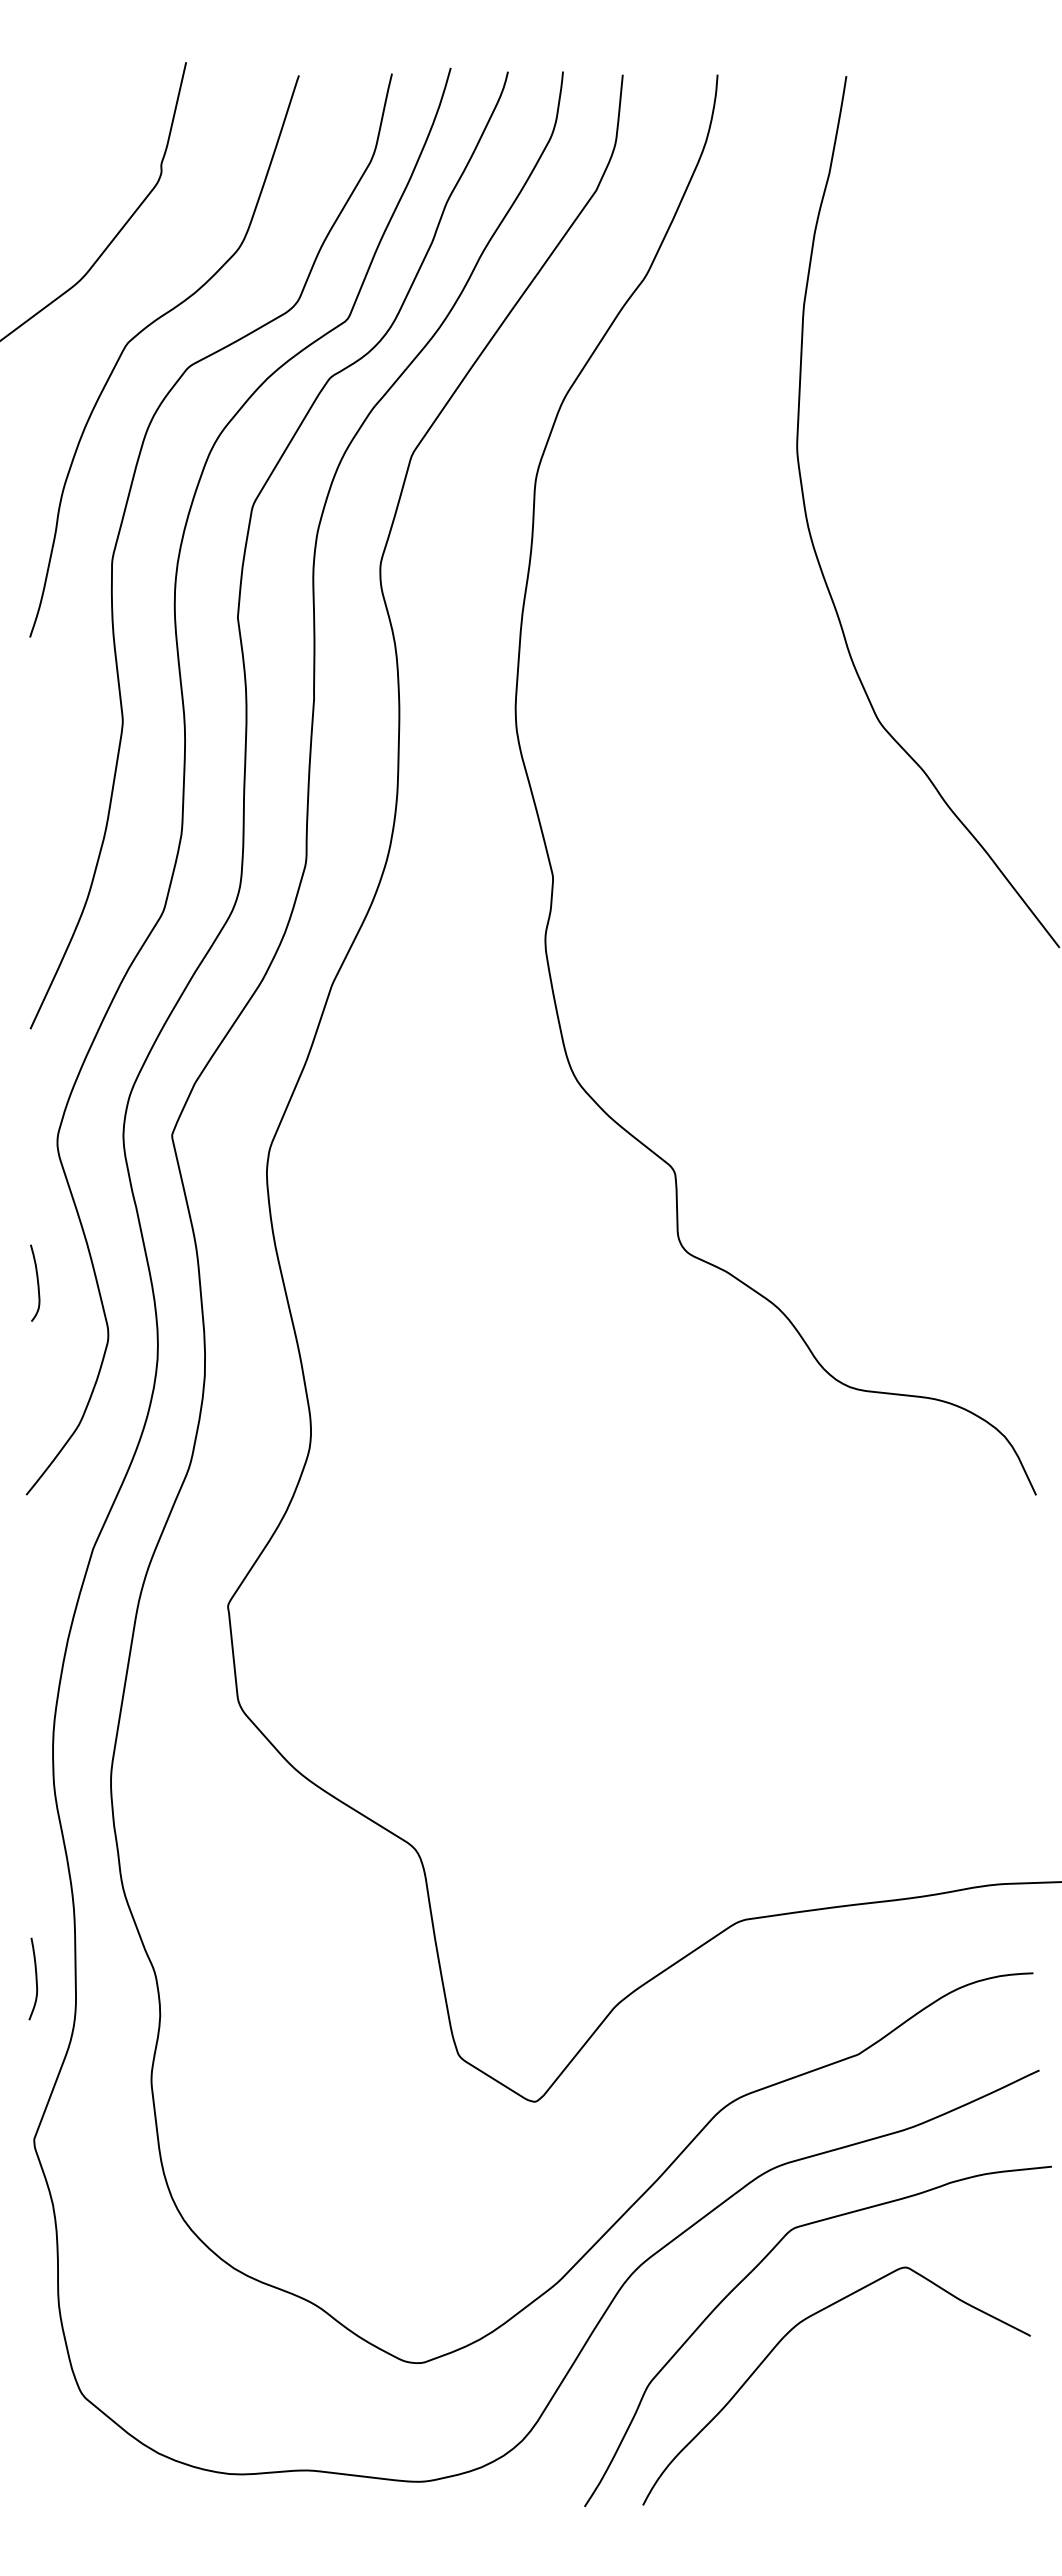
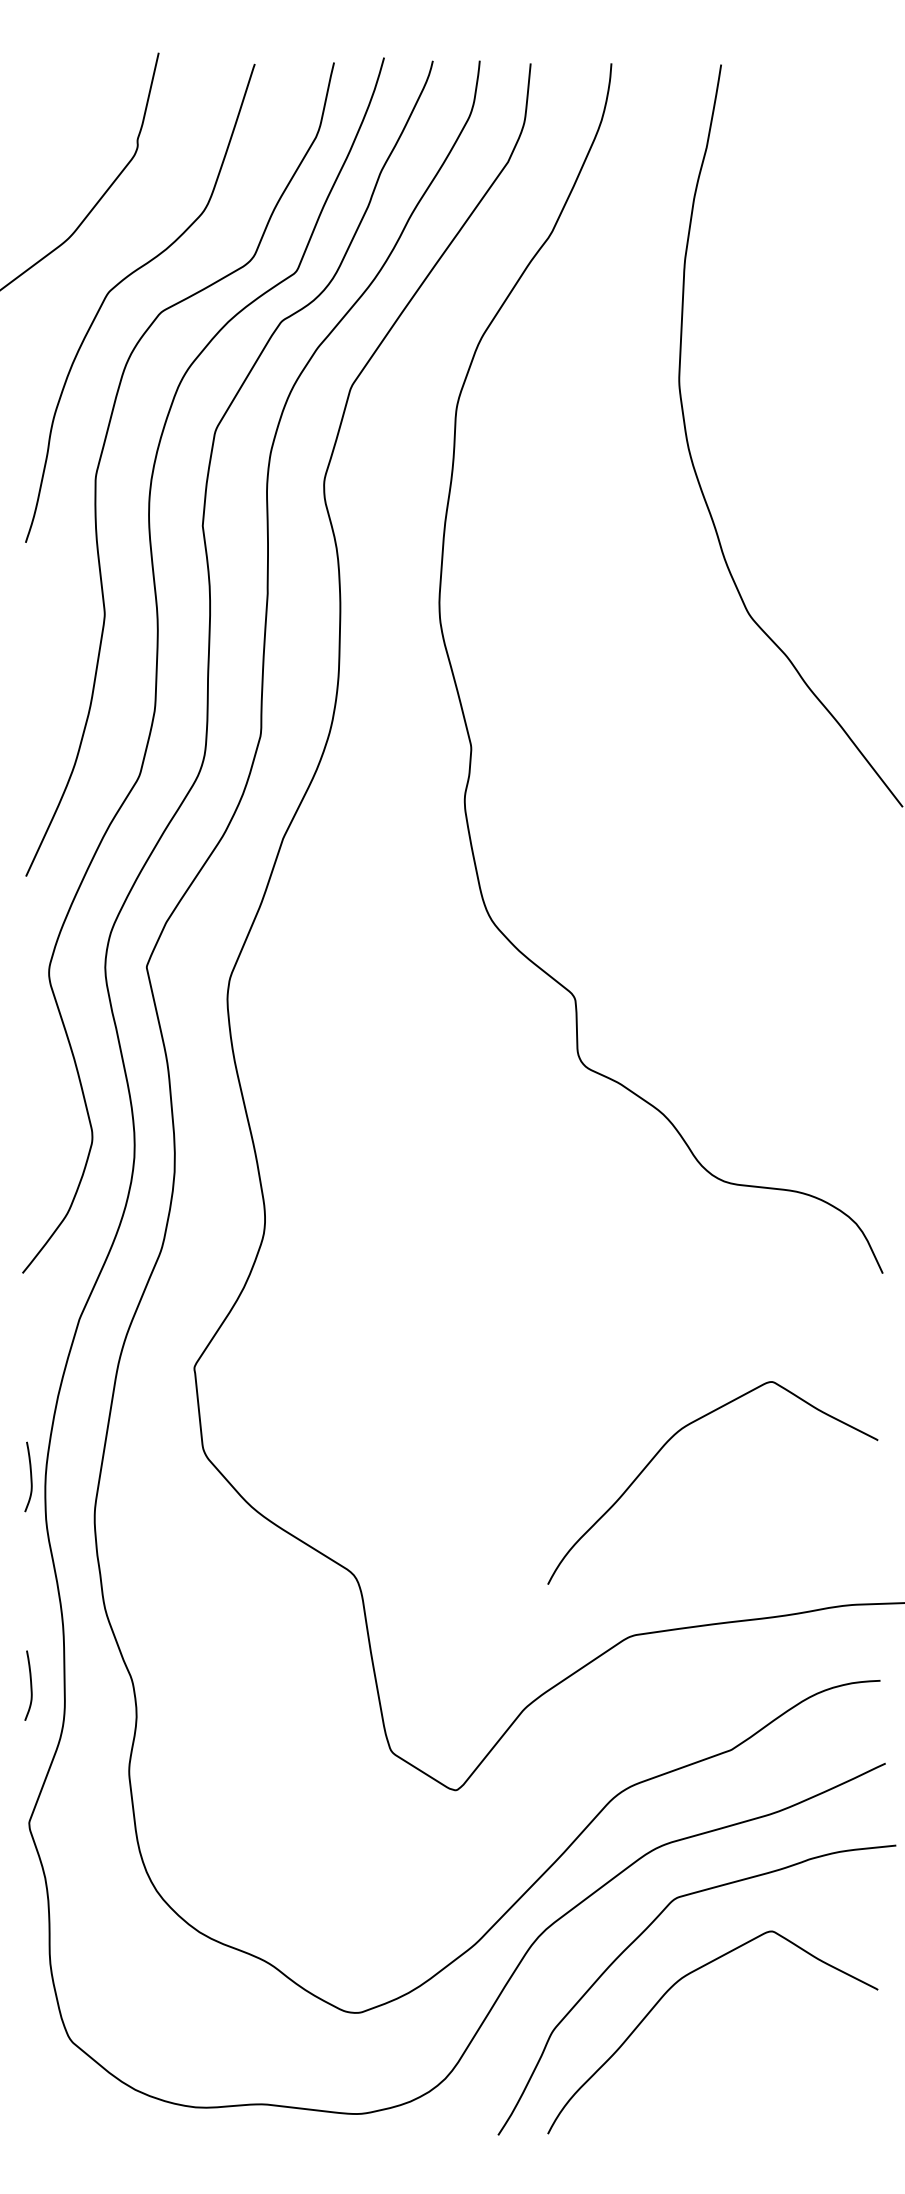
curve: (37, 1282) -> (32, 1092), removed
curve: (782, 1695) -> (666, 1444), added
curve: (35, 1733) -> (30, 1476), added

